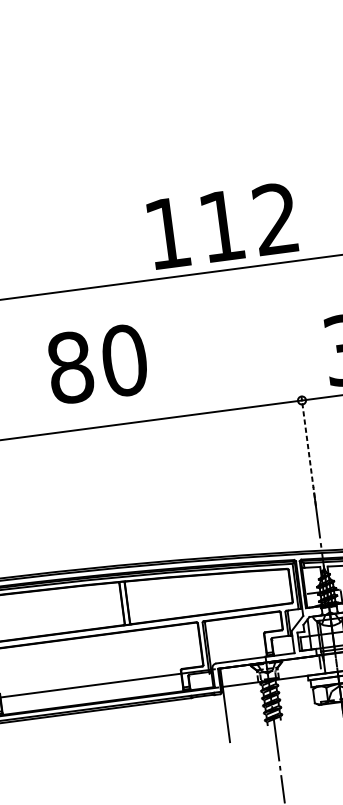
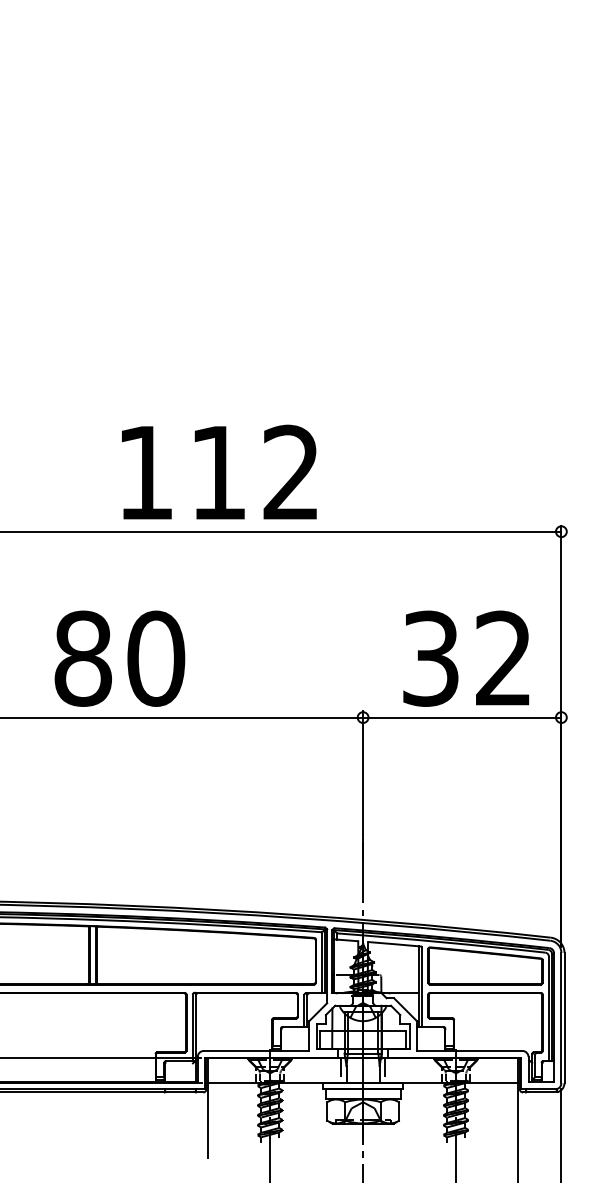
text: (222, 225) -> (219, 471), moved
text: (97, 363) -> (119, 658), moved
line: (308, 450) -> (363, 785), dashed -> solid

